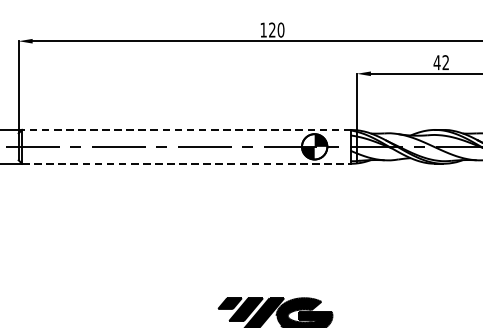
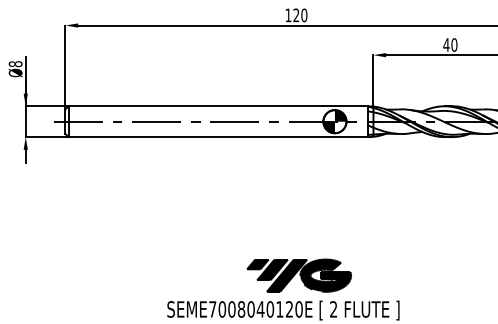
text: (445, 62) -> (454, 44), 42 -> 40
line: (186, 130) -> (218, 106), dashed -> solid
line: (186, 164) -> (218, 137), dashed -> solid

